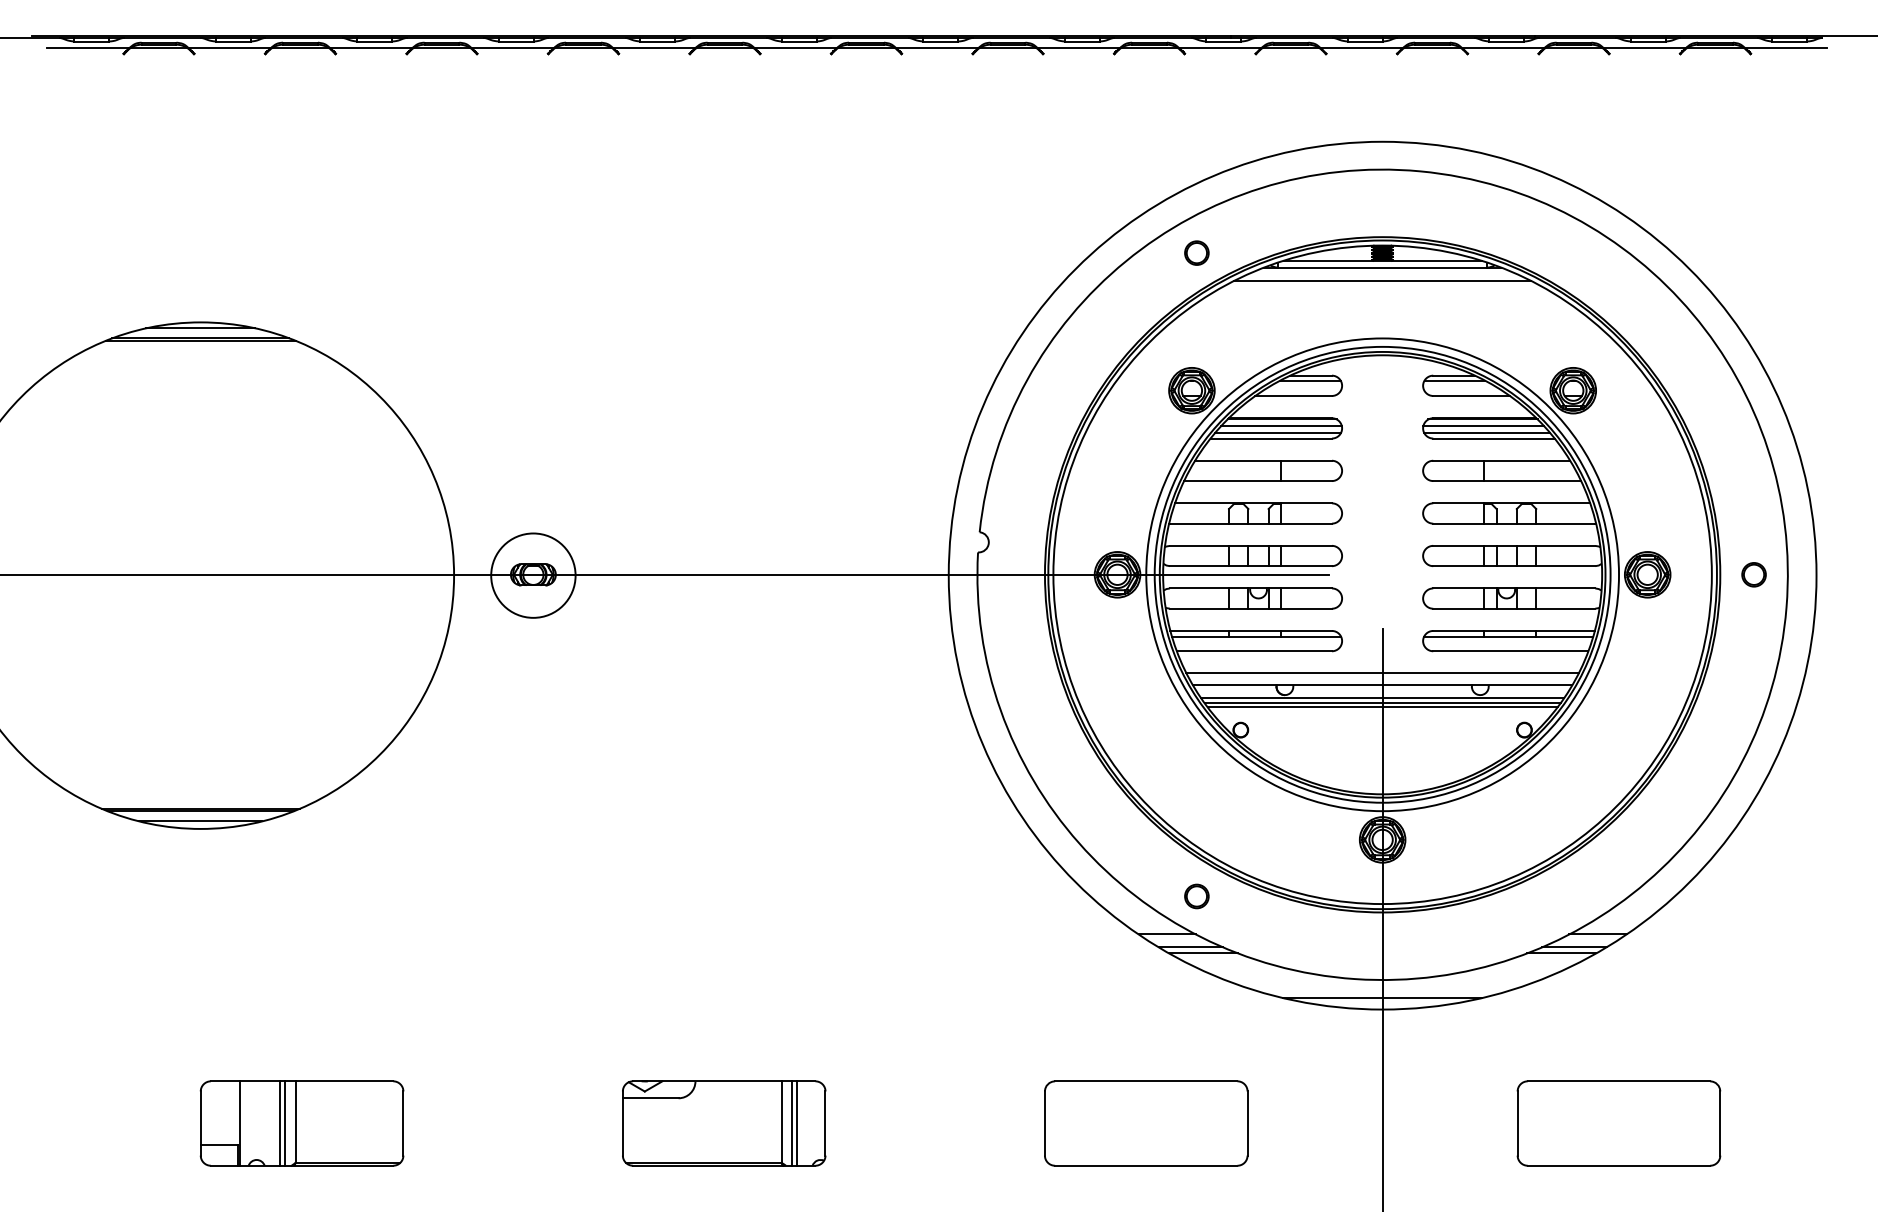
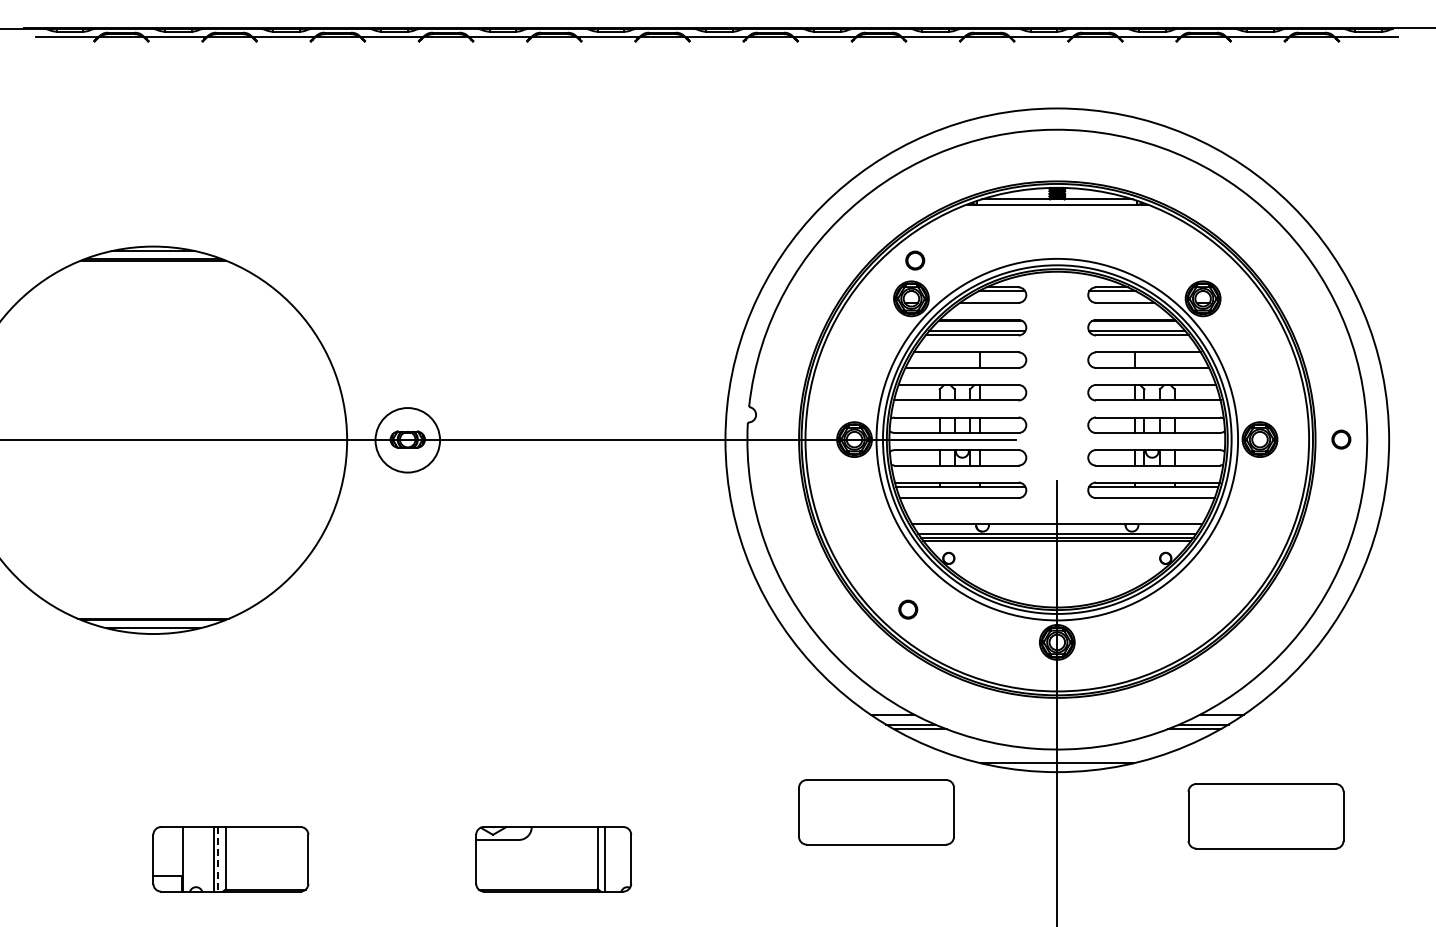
circle: (1197, 252) -> (915, 260), moved
line: (1381, 280) -> (1056, 214), removed
line: (1280, 426) -> (979, 326), removed
line: (1483, 426) -> (1134, 326), removed
line: (1382, 672) -> (1057, 514), removed
circle: (1197, 896) -> (908, 609), moved
line: (285, 1123) -> (218, 859), solid -> dashed
line: (797, 1123) -> (609, 859), removed
part: (1146, 1123) -> (876, 812), moved
part: (1618, 1123) -> (1265, 816), moved

